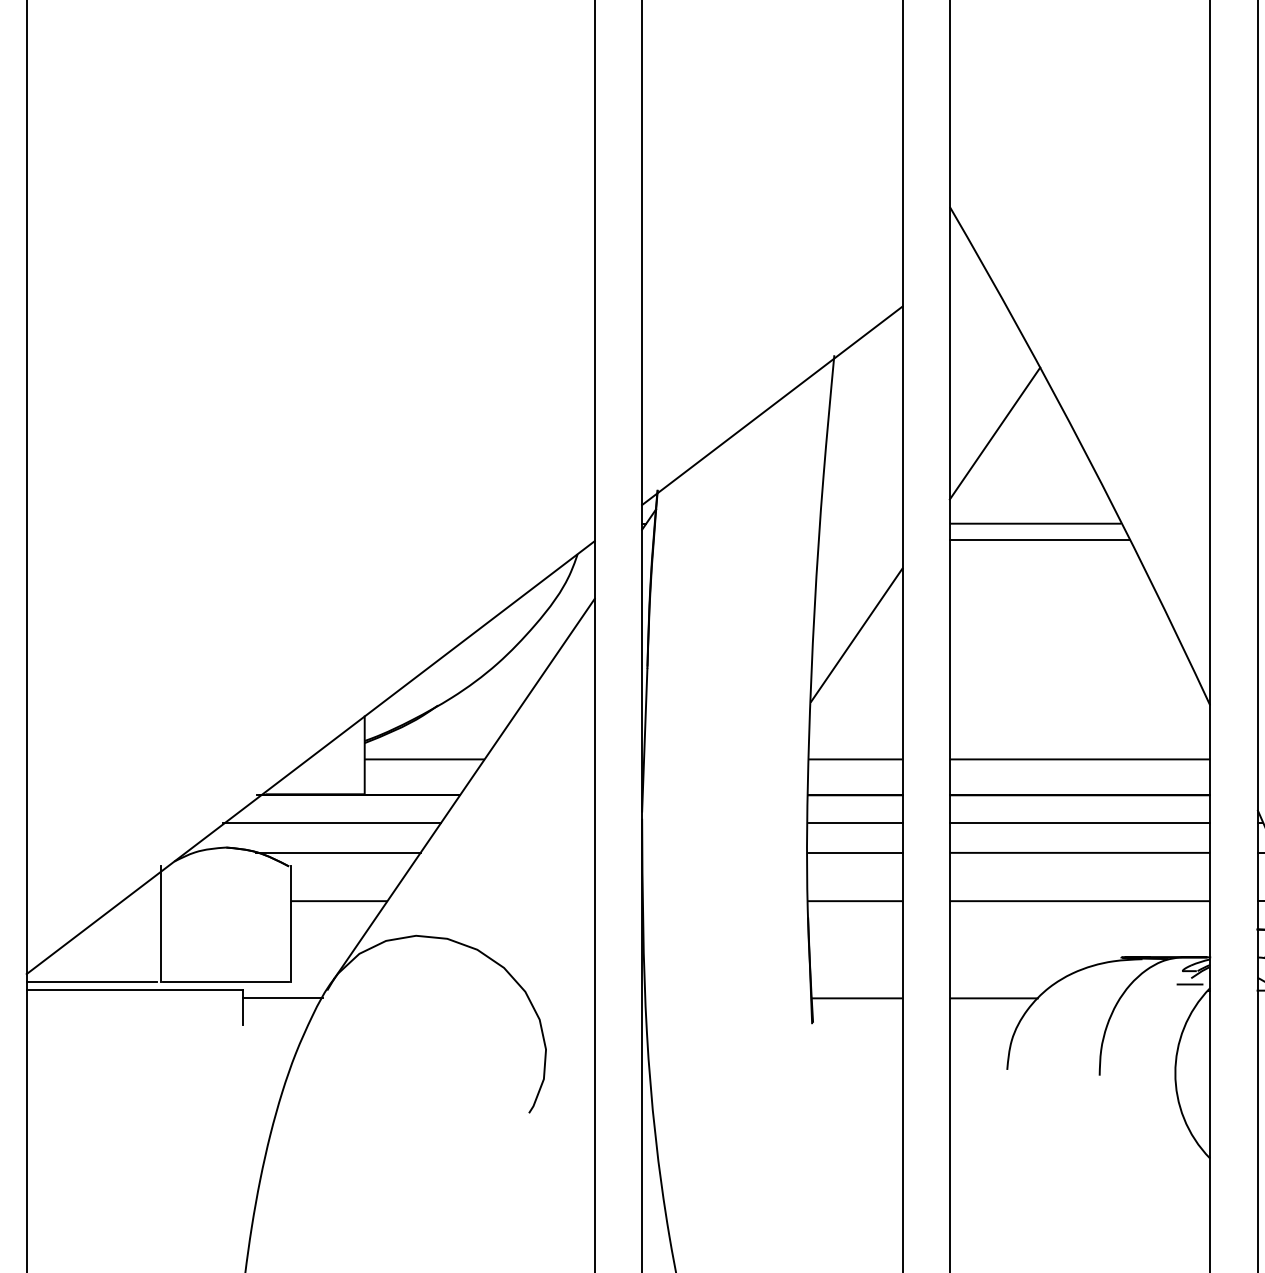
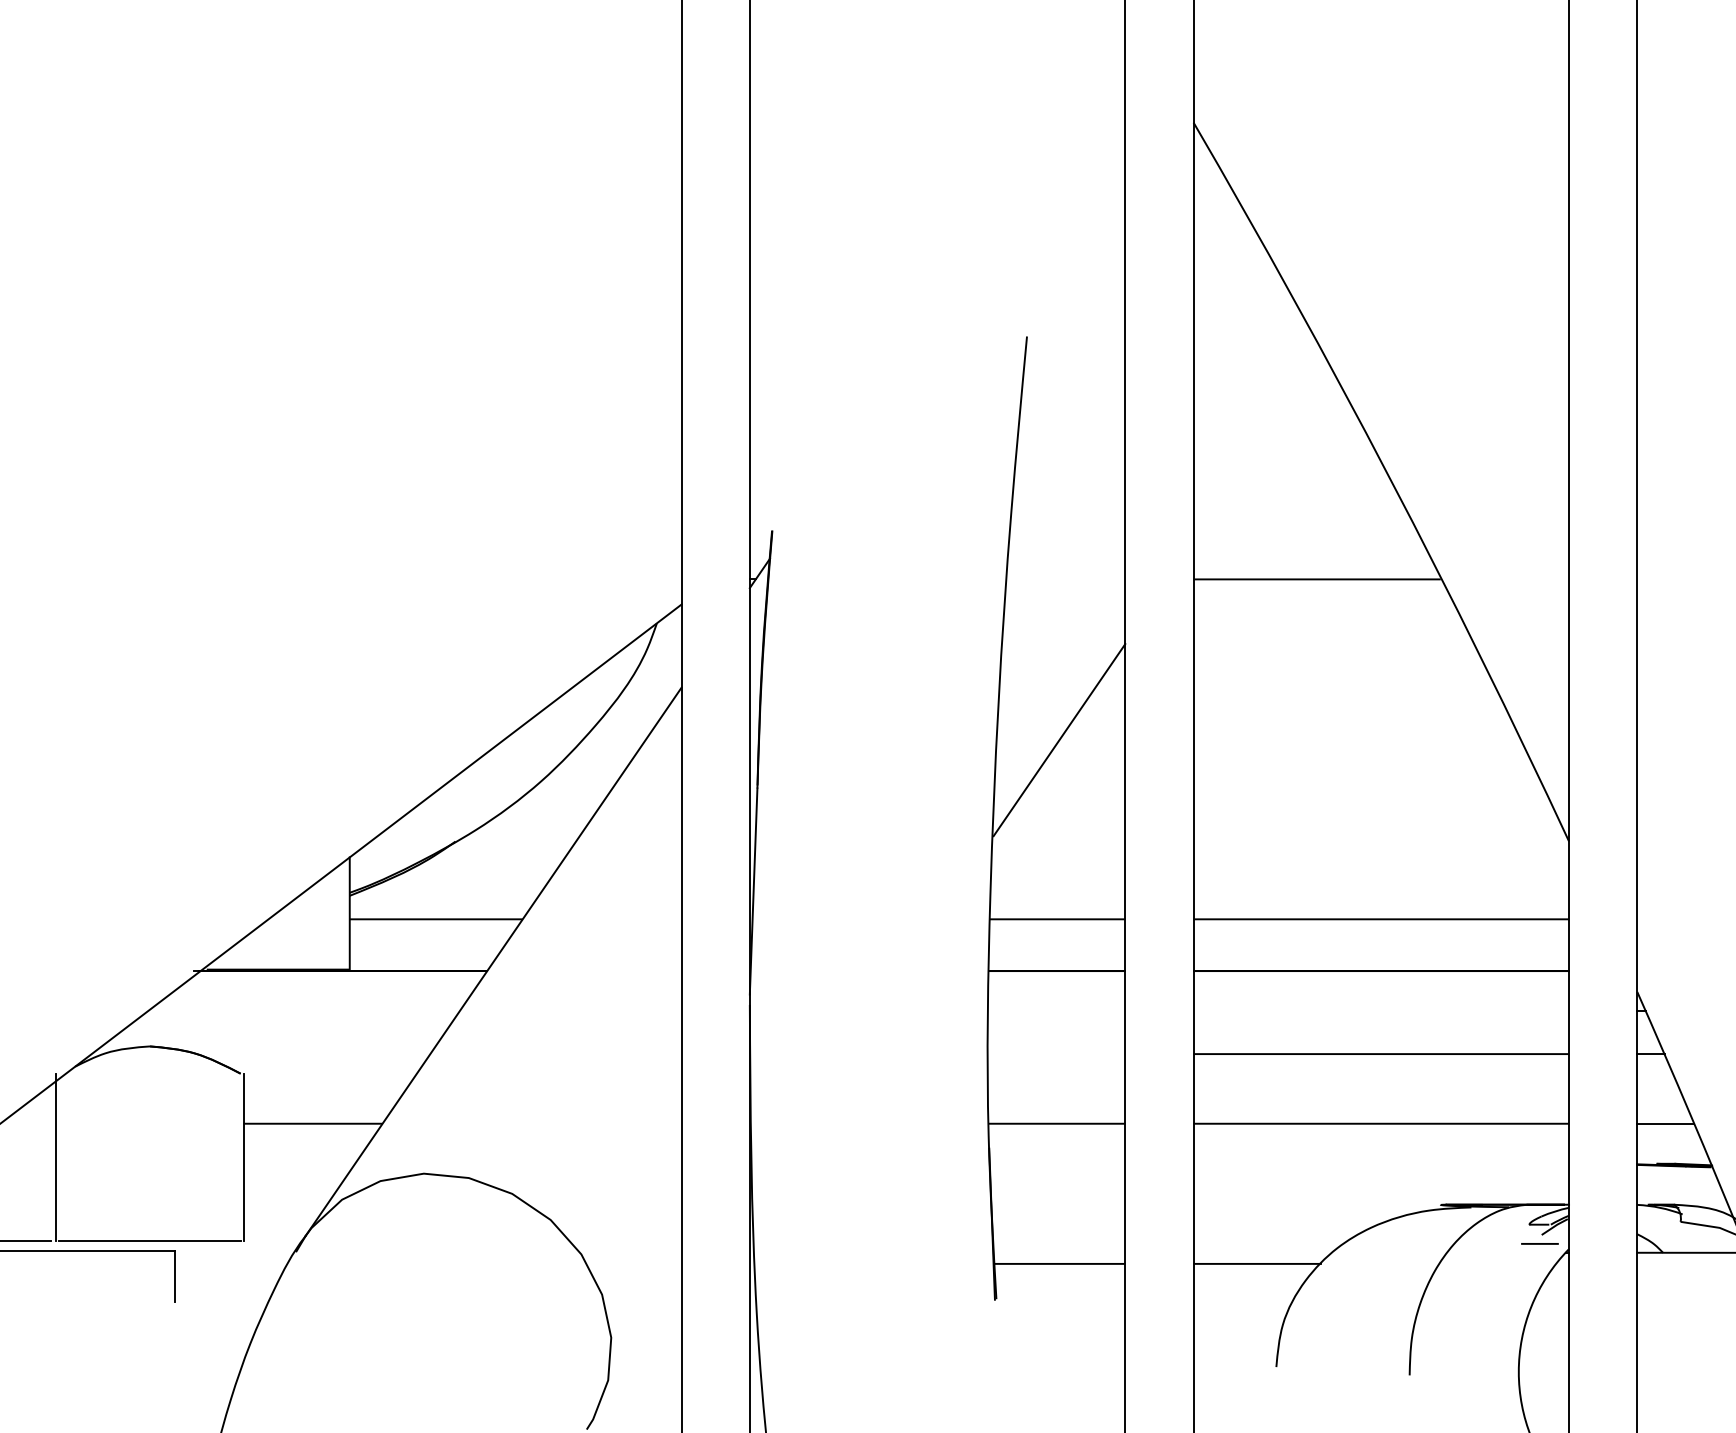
line: (772, 405) -> (937, 408), removed
line: (994, 433) -> (1257, 449), removed
line: (1039, 540) -> (1322, 603), removed
line: (331, 822) -> (301, 1010), removed
line: (855, 822) -> (1057, 1010), removed
line: (1079, 822) -> (1380, 1010), removed
line: (337, 852) -> (310, 1053), removed
line: (855, 852) -> (1057, 1053), removed
line: (282, 998) -> (231, 1264), removed

